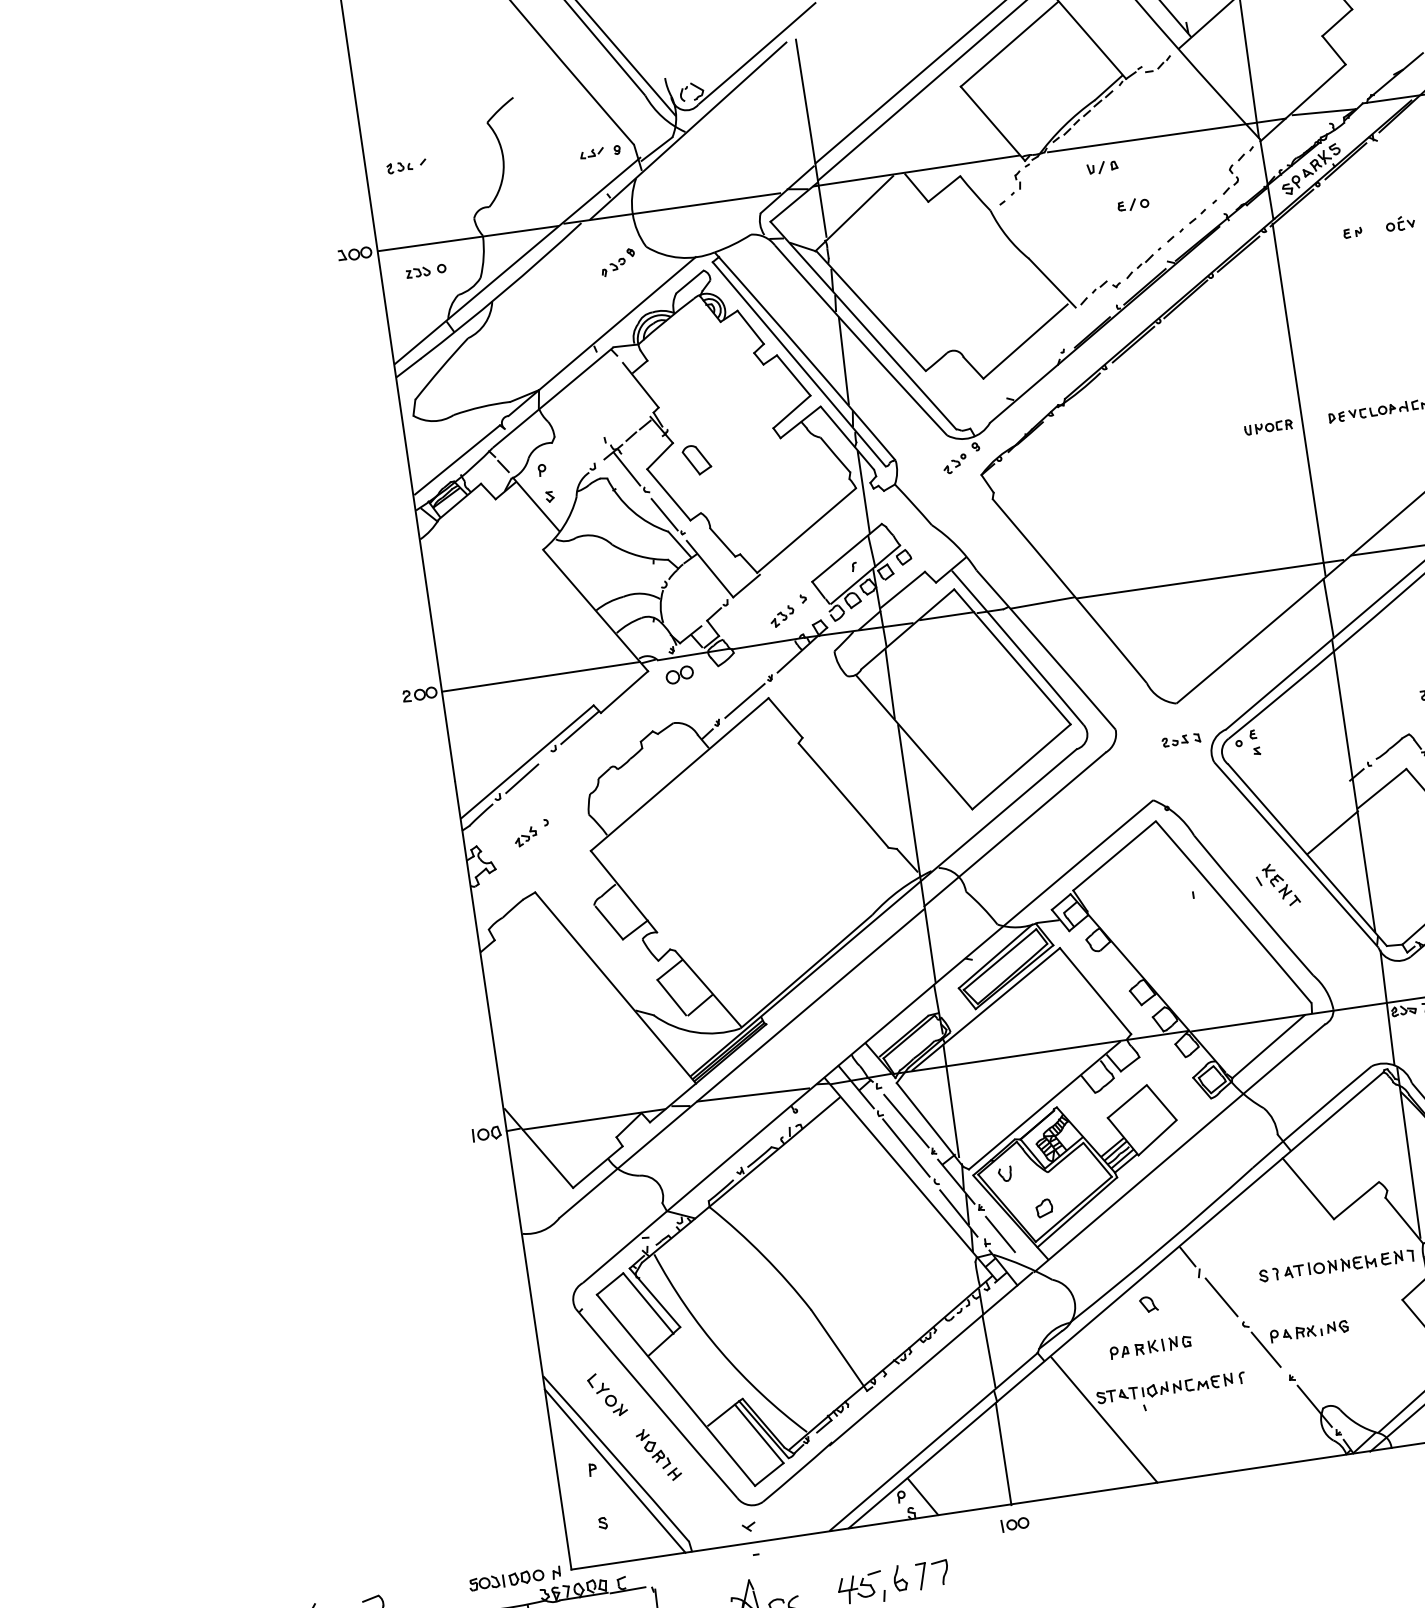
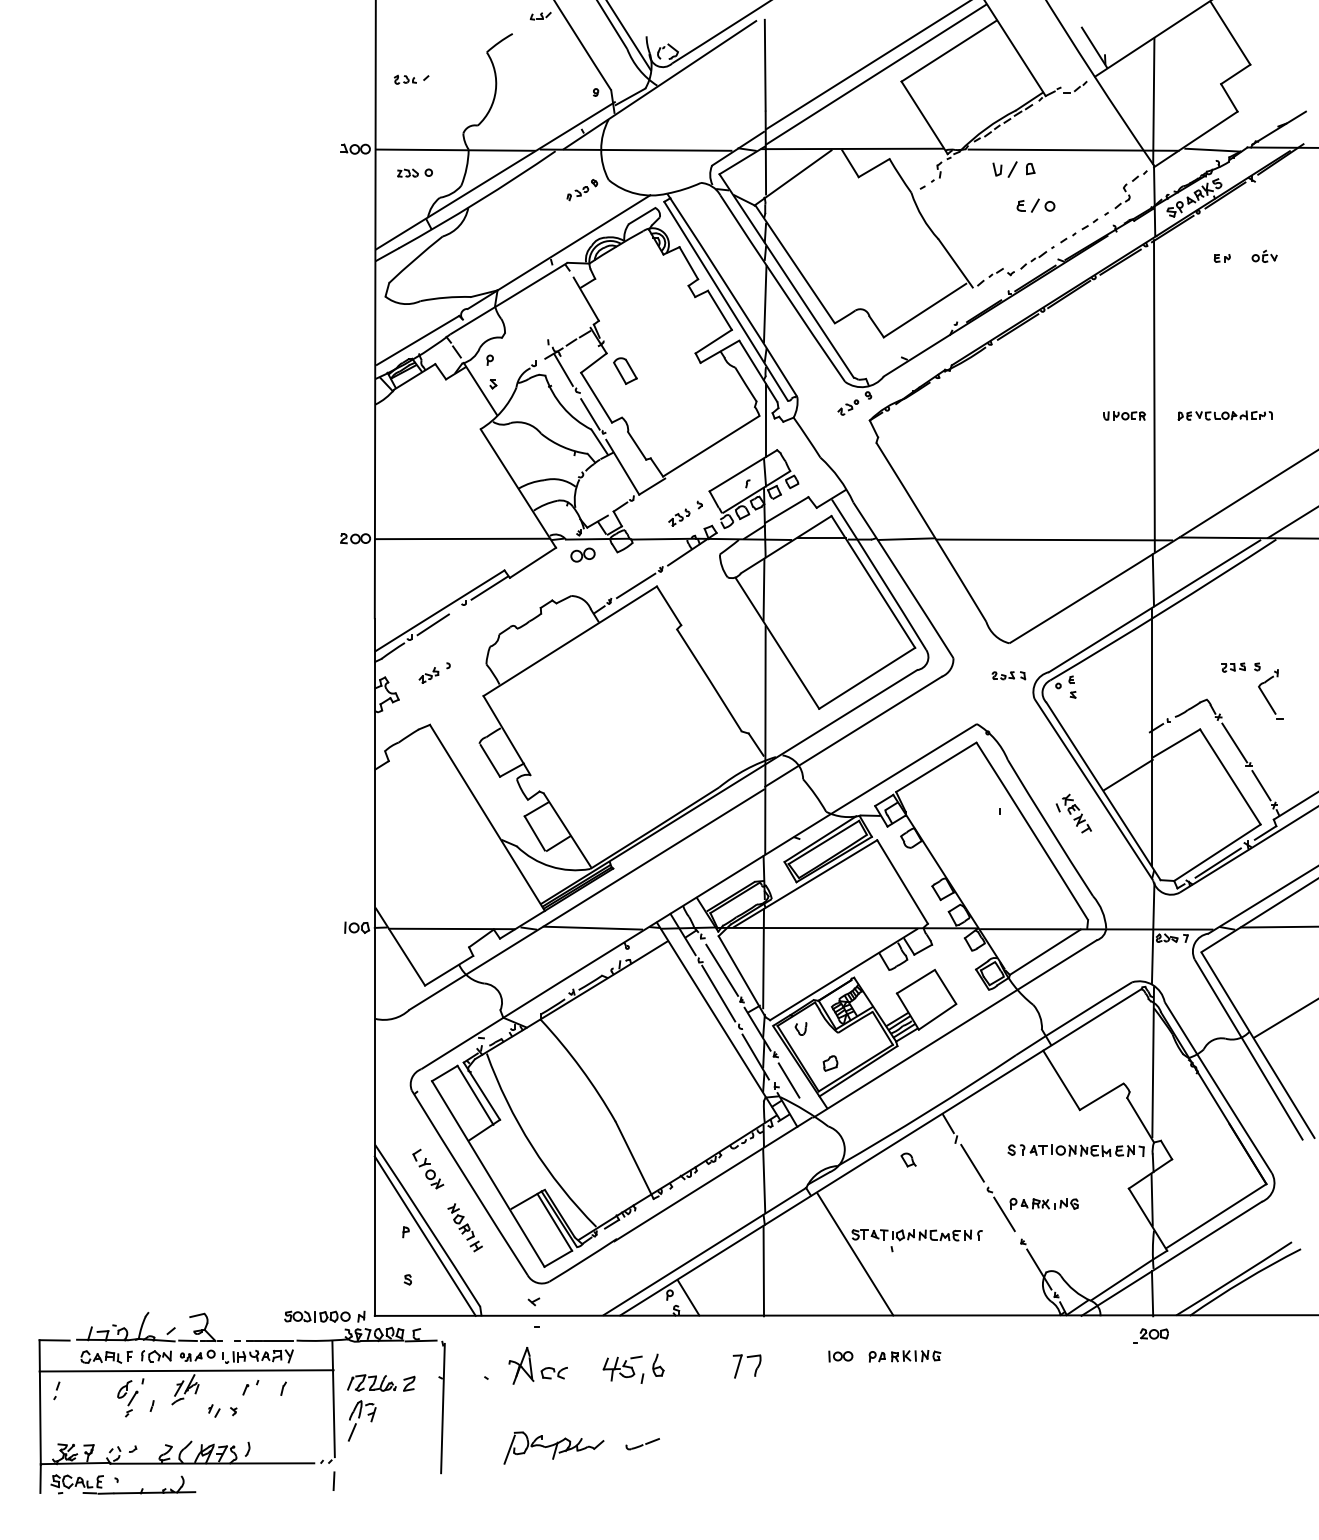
part: (591, 153) -> (540, 16), moved
part: (1102, 167) -> (1013, 169), size x1.6
part: (1132, 204) -> (1035, 205), size x1.4
part: (1150, 1347) -> (904, 1356), moved
part: (1014, 1524) -> (840, 1356), moved
part: (924, 1572) -> (740, 1363), moved

